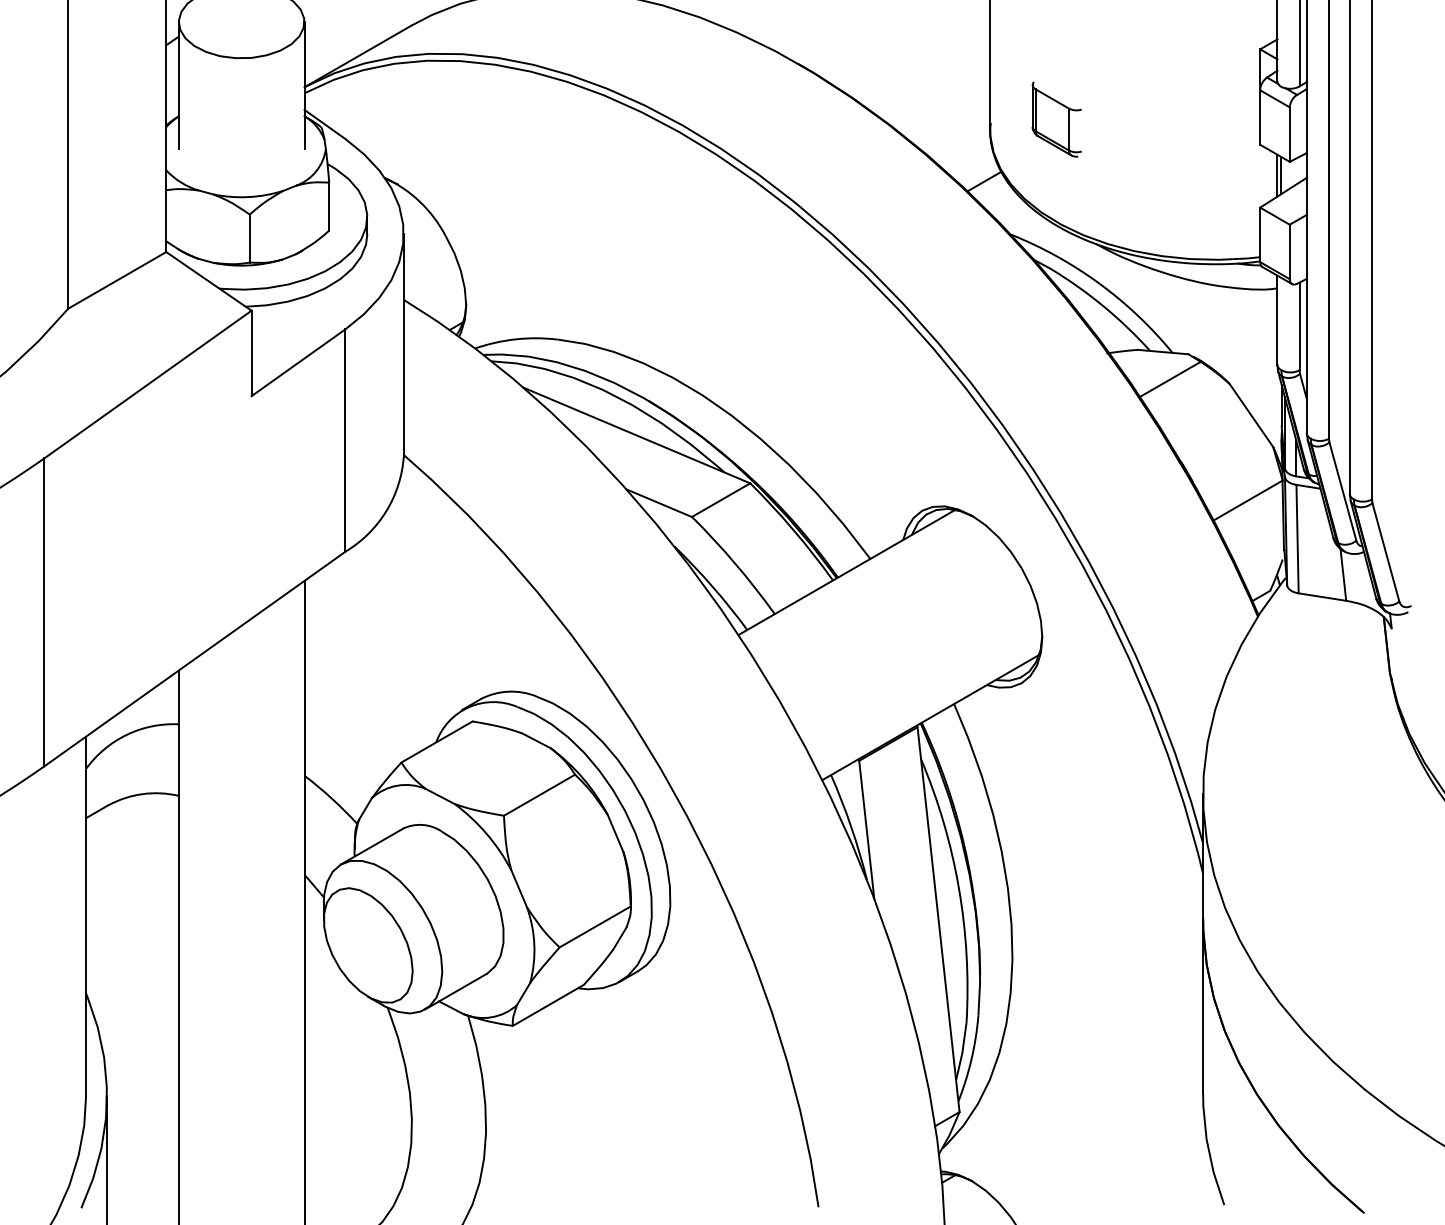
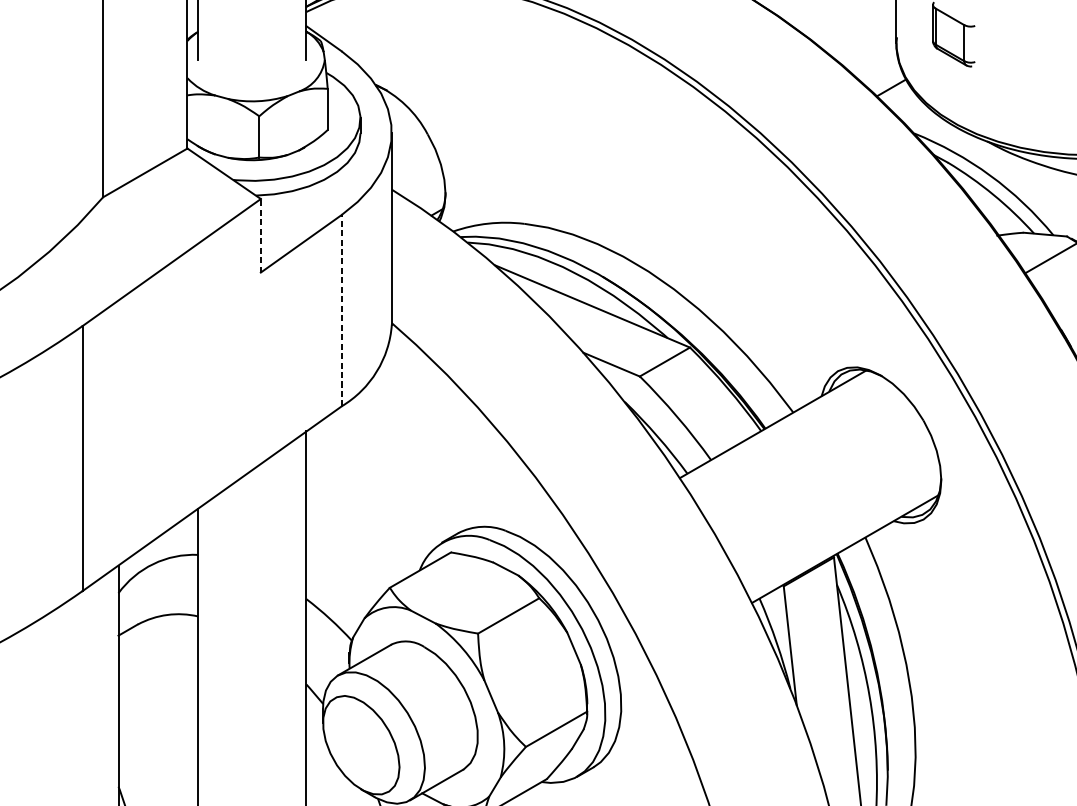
line: (251, 353) -> (260, 235), solid -> dashed
line: (345, 440) -> (341, 310), solid -> dashed

